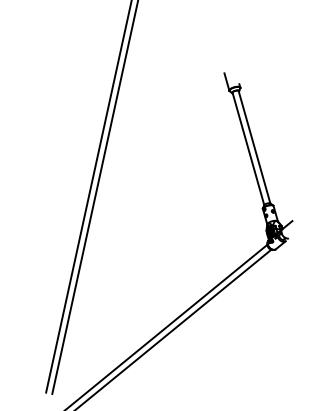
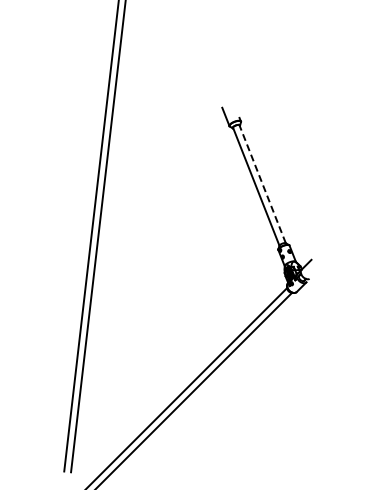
line: (254, 147) -> (262, 184), solid -> dashed

